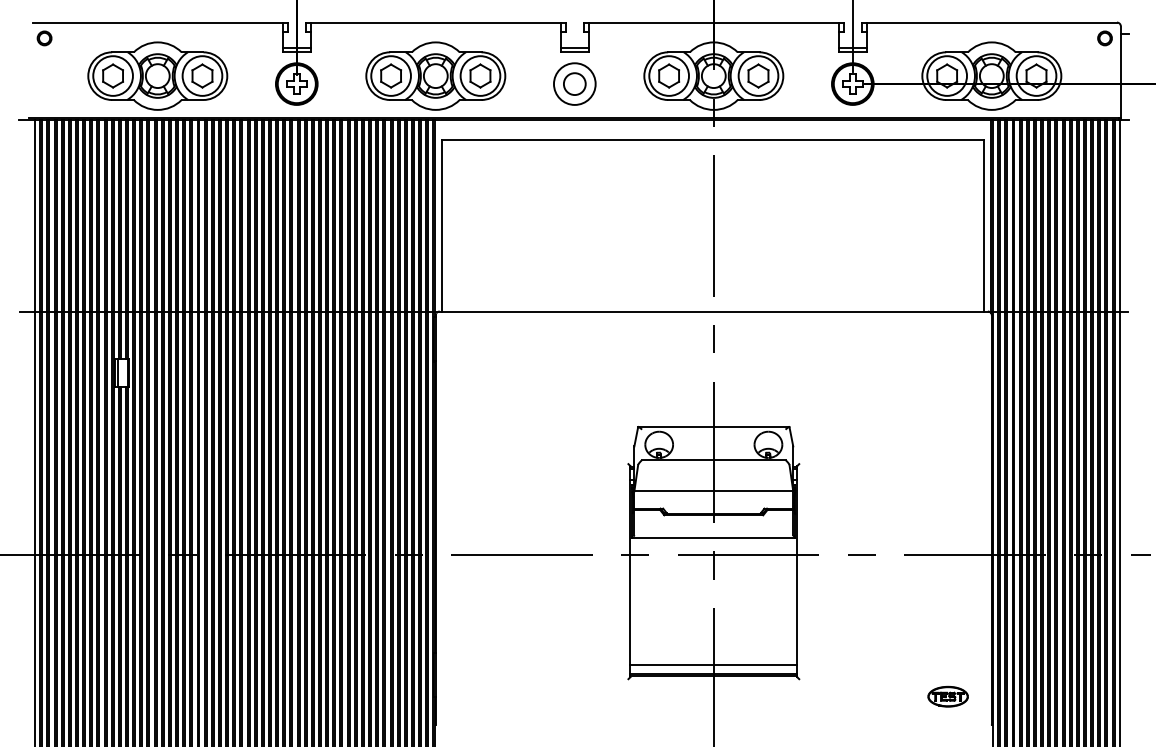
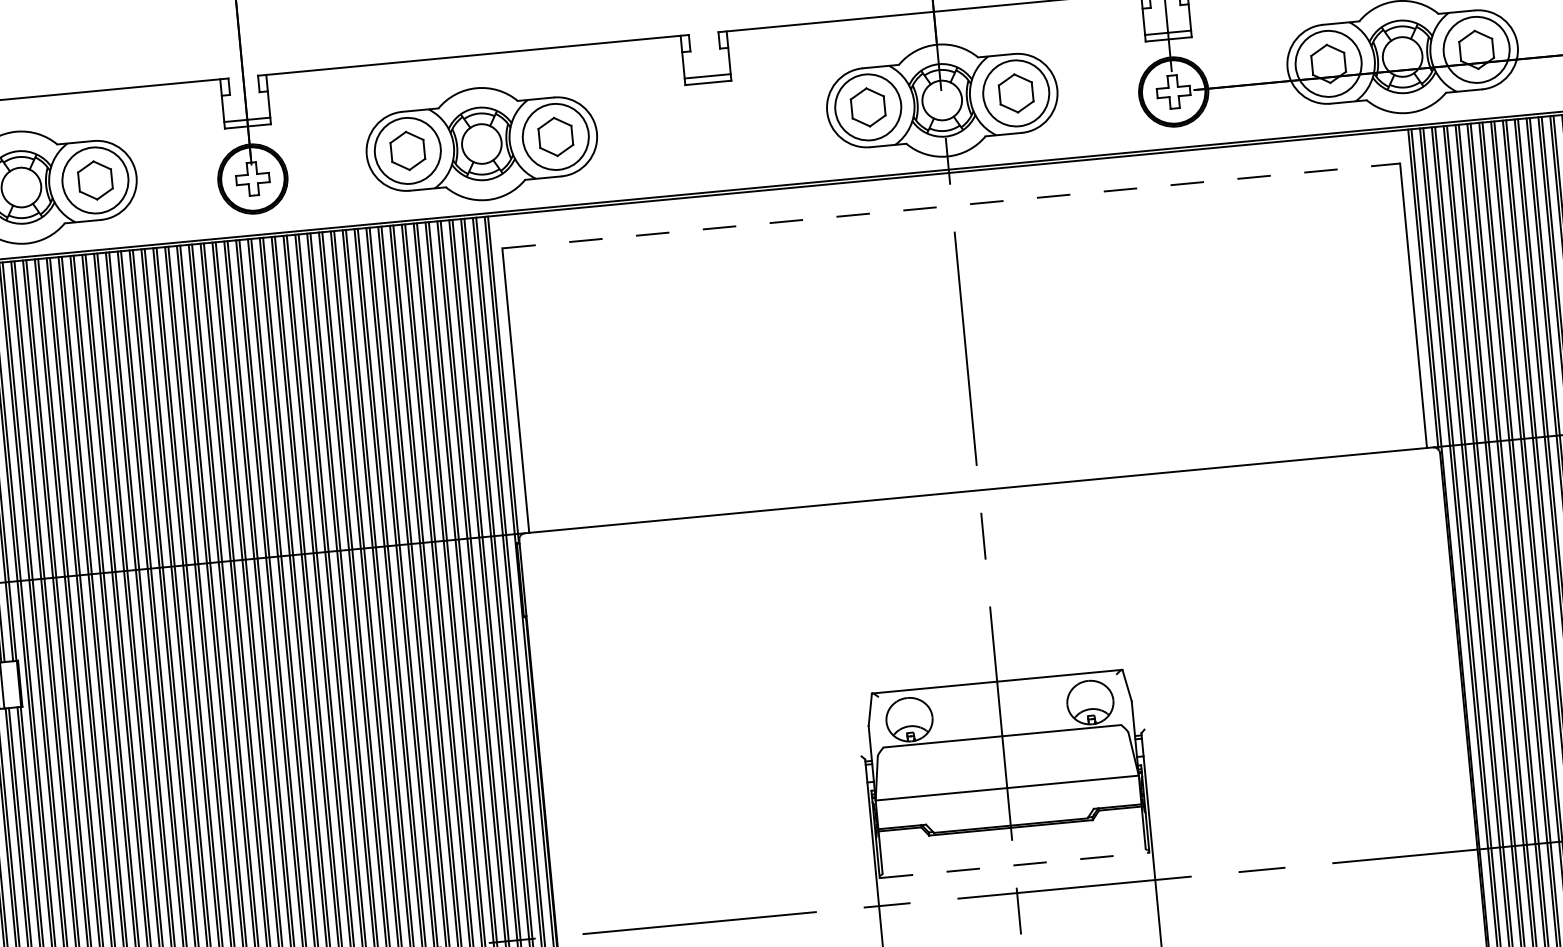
part: (574, 83) -> (712, 134), removed
line: (713, 139) -> (951, 205), solid -> dashed
line: (714, 537) -> (1015, 864), solid -> dashed

